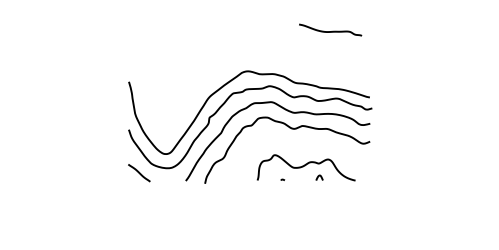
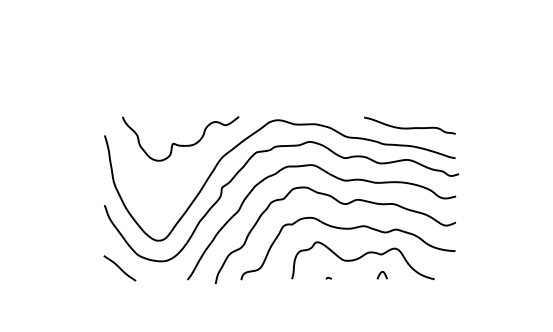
curve: (330, 31) -> (409, 127), moved
curve: (180, 87) -> (179, 143), added
part: (295, 146) -> (347, 229), added

